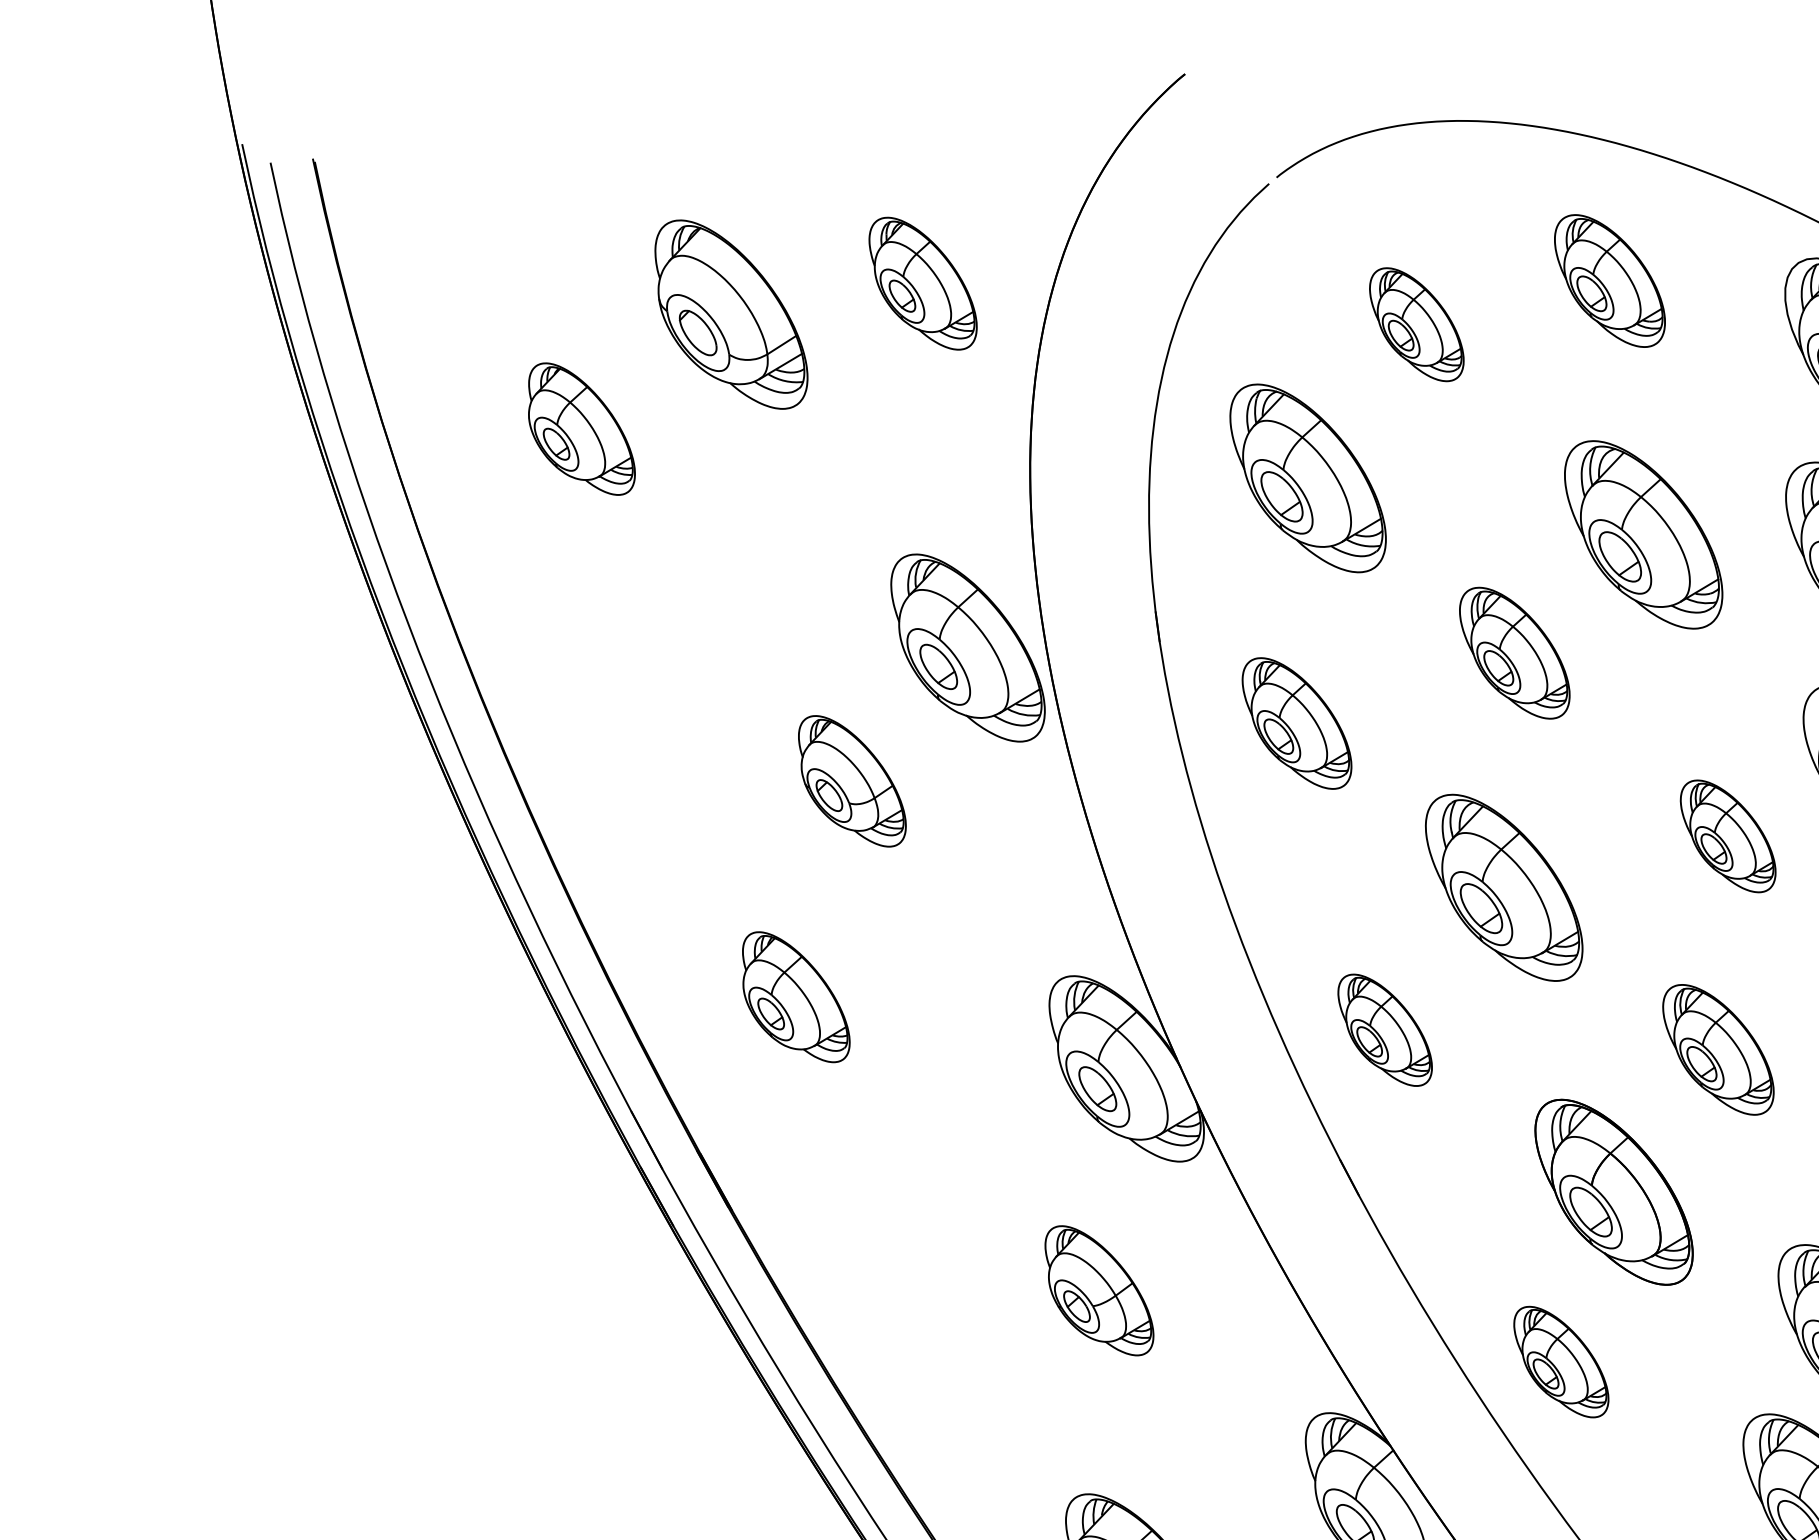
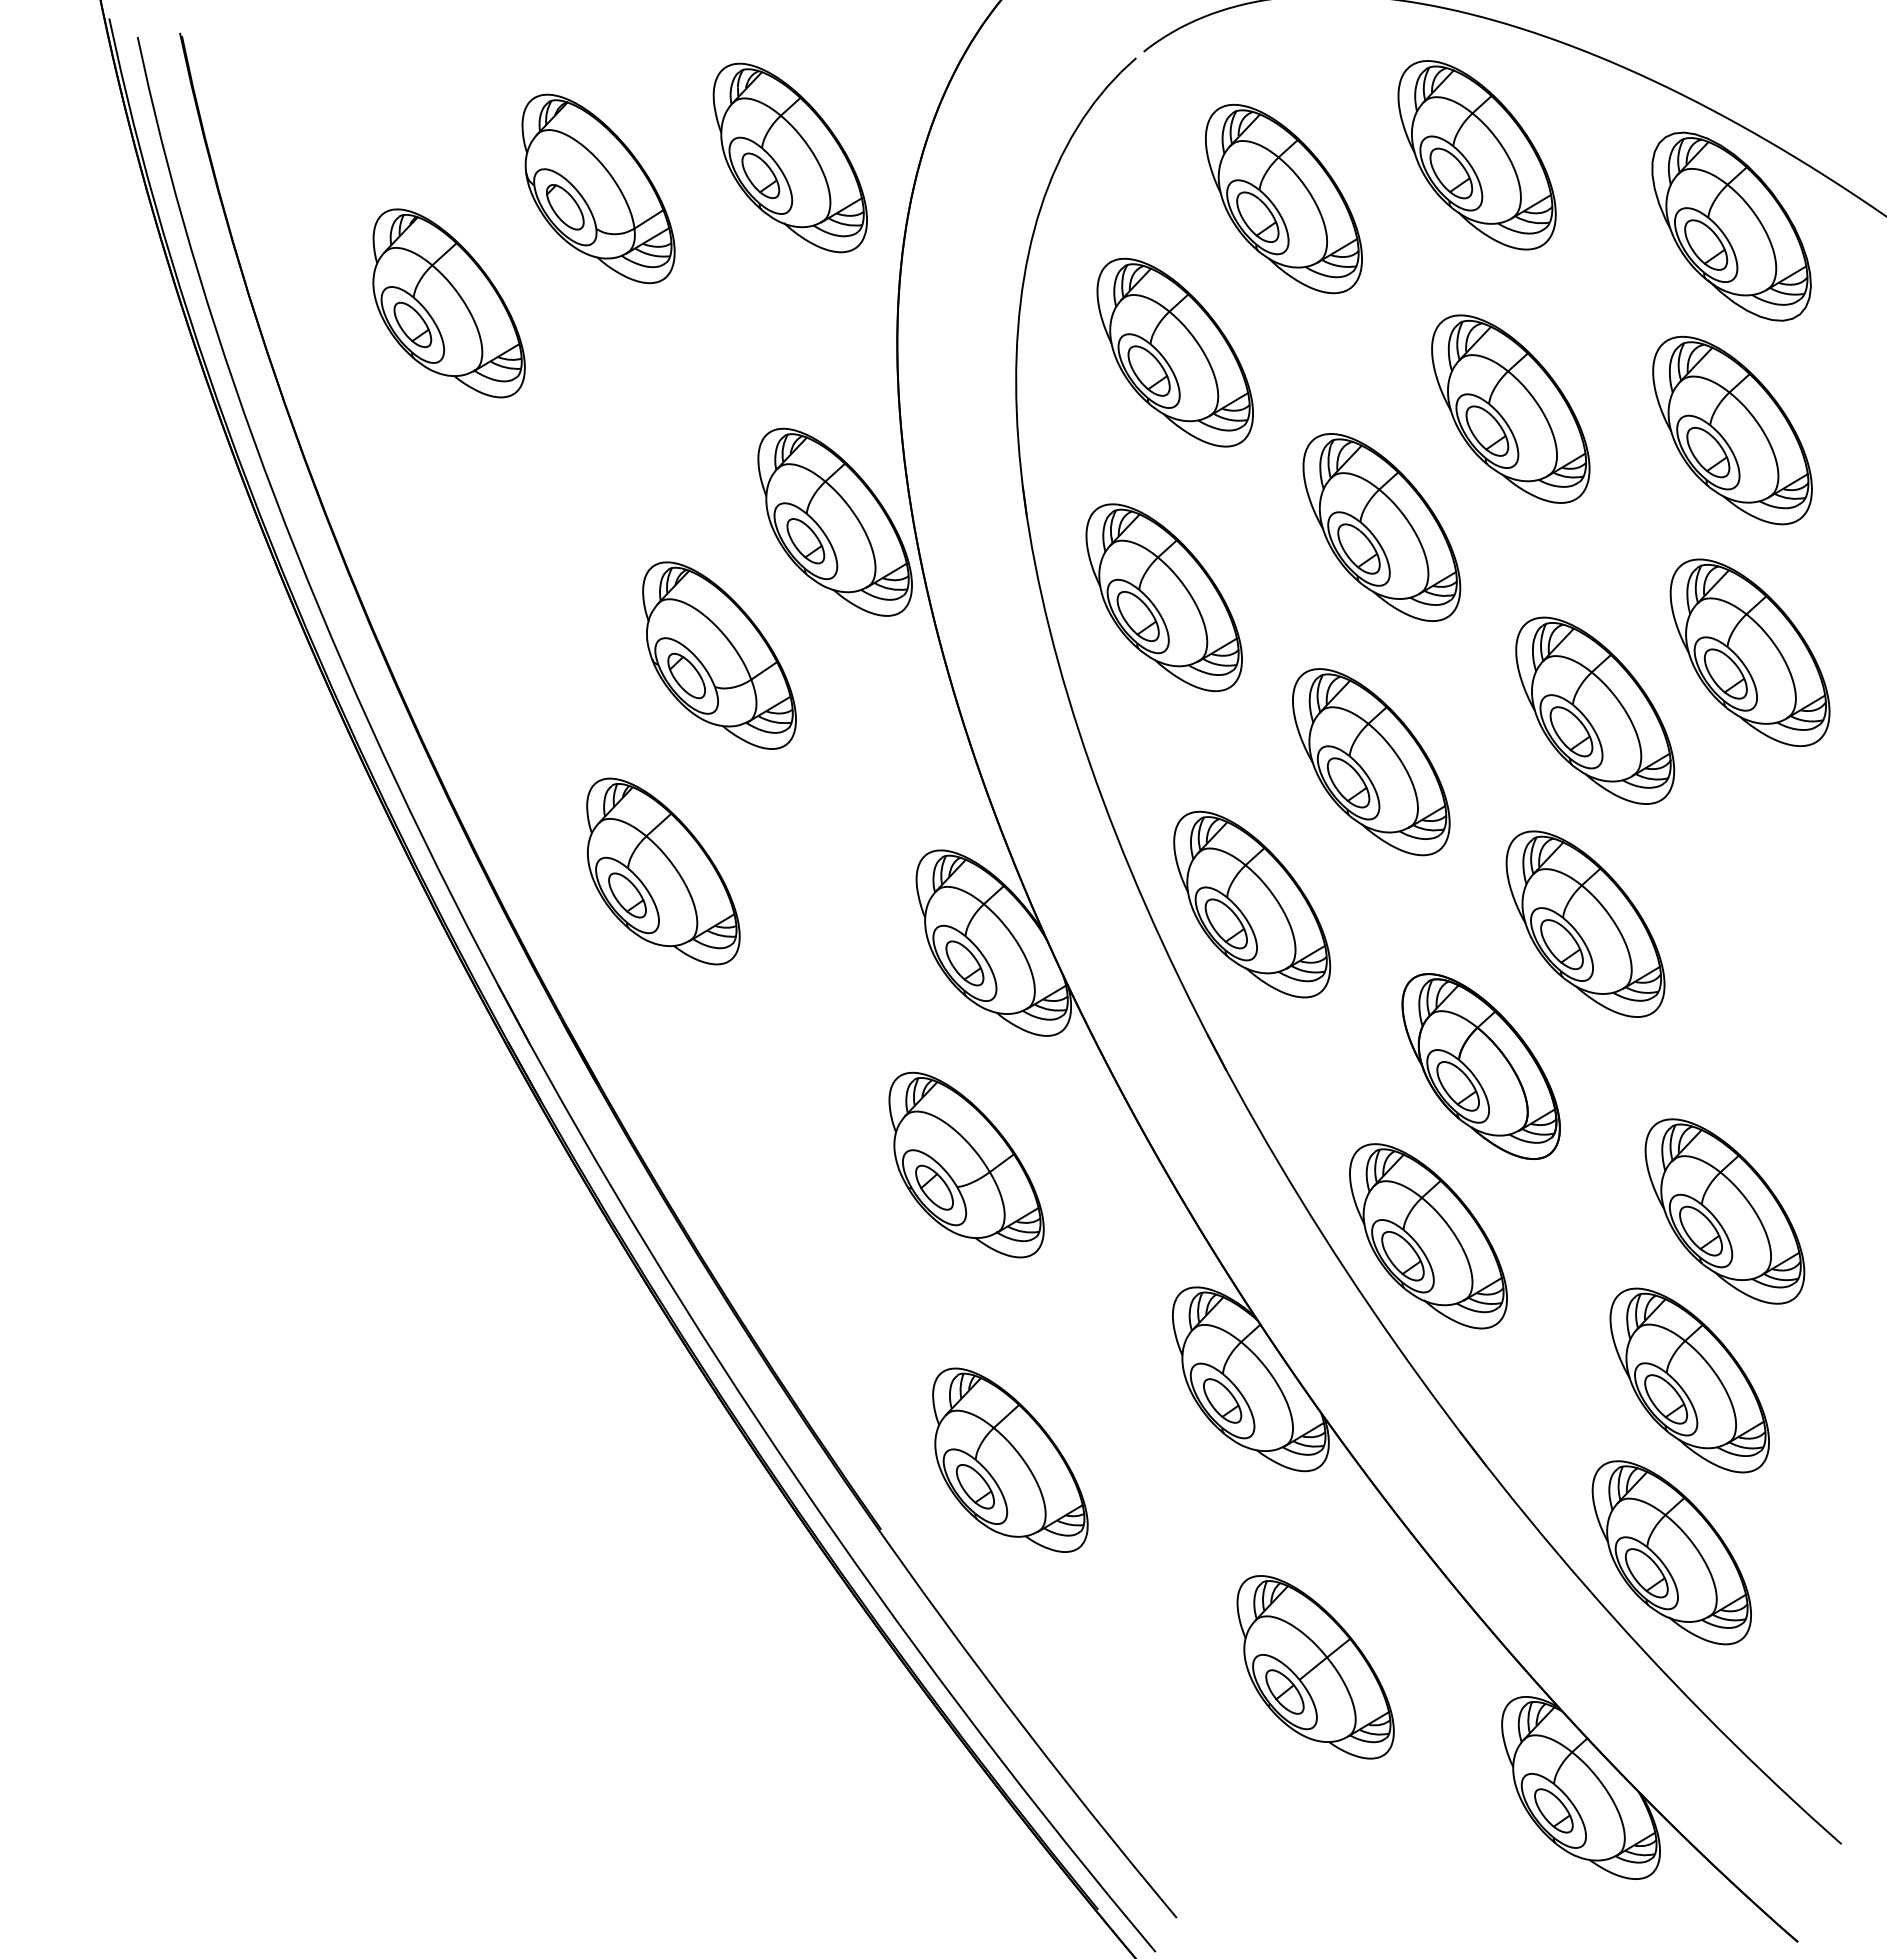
part: (1609, 281) -> (1476, 155), size x1.43
part: (922, 283) -> (789, 157), size x1.43
part: (1416, 324) -> (1283, 198), size x1.67
part: (581, 429) -> (448, 303), size x1.43
part: (1514, 653) -> (1381, 527), size x1.43
part: (1296, 723) -> (1163, 597), size x1.43
part: (852, 781) -> (719, 655), size x1.43
part: (1728, 836) -> (1595, 710), size x1.67
part: (796, 997) -> (663, 871), size x1.43
part: (1385, 1030) -> (1252, 904), size x1.67
part: (1718, 1049) -> (1585, 923), size x1.43
part: (1099, 1290) -> (966, 1164), size x1.43
part: (1561, 1362) -> (1428, 1236), size x1.67

